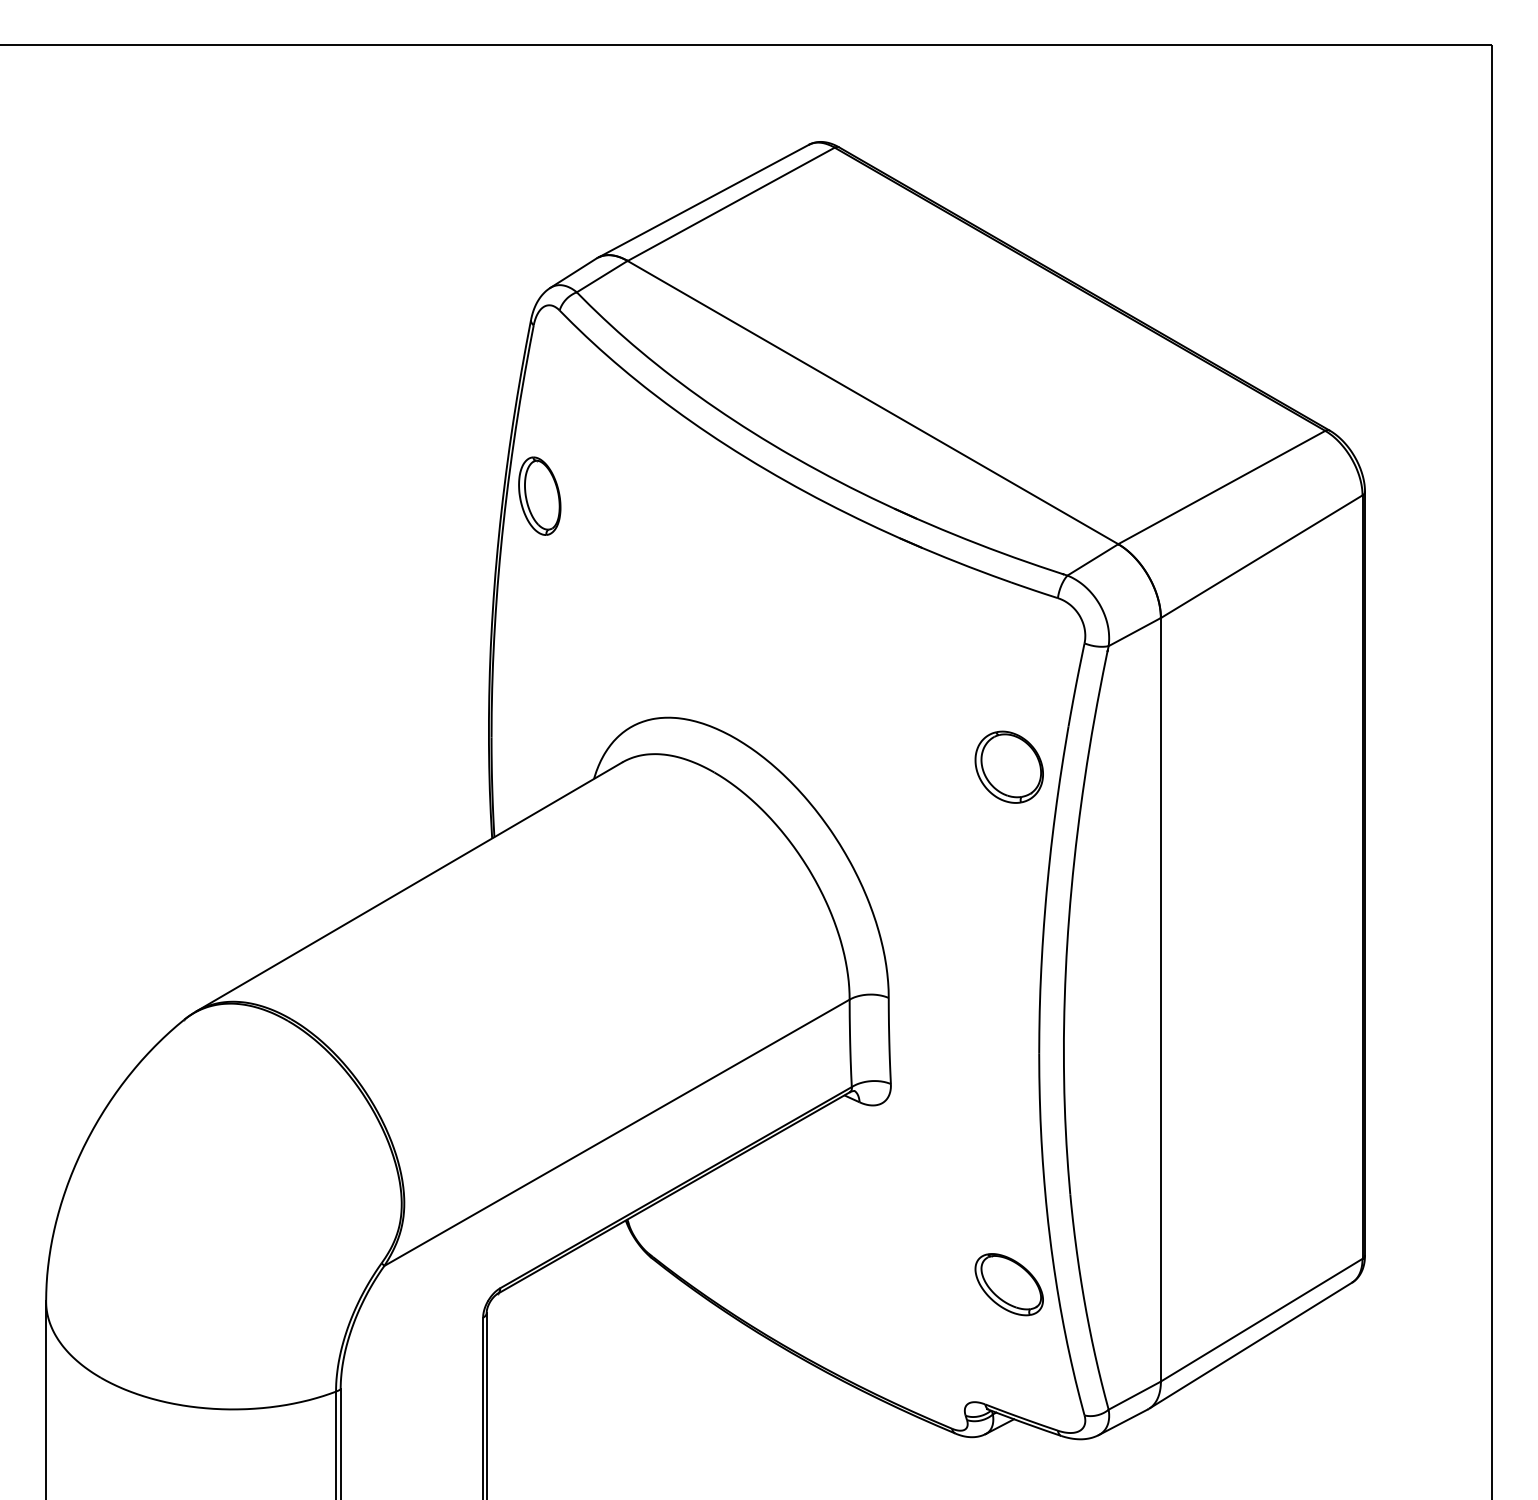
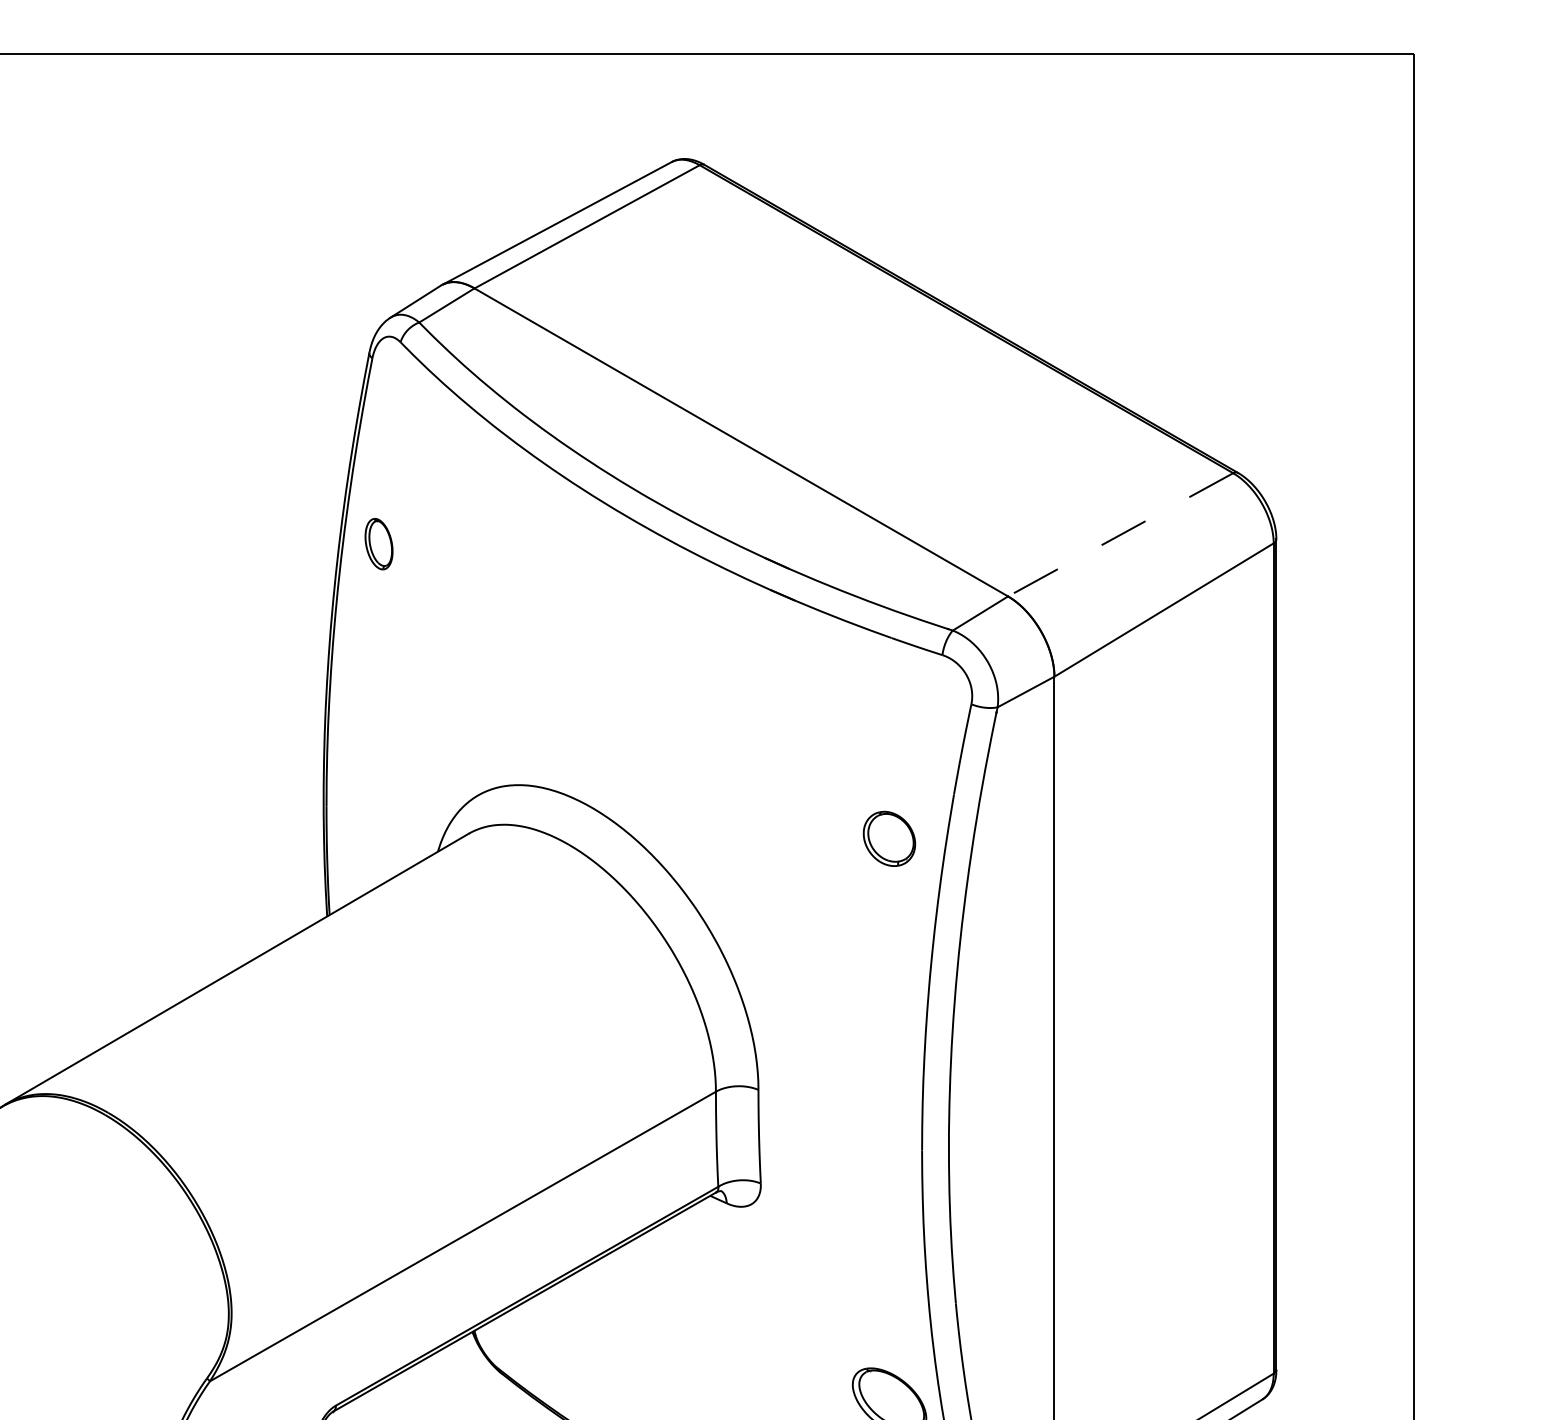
line: (1221, 487) -> (1120, 534), solid -> dashed
part: (539, 495) -> (378, 543), size x0.6
part: (1008, 766) -> (888, 838), size x0.7

